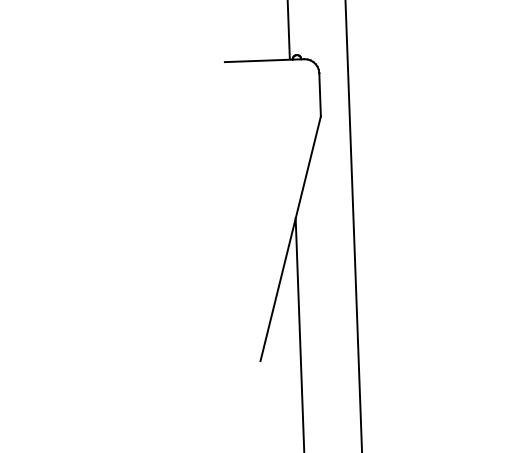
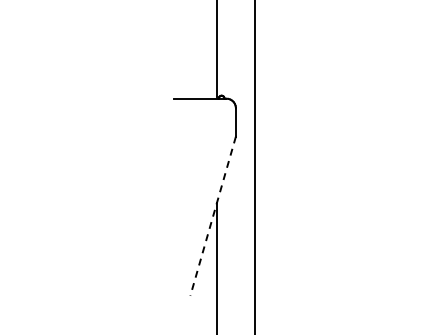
line: (291, 239) -> (213, 216), solid -> dashed

